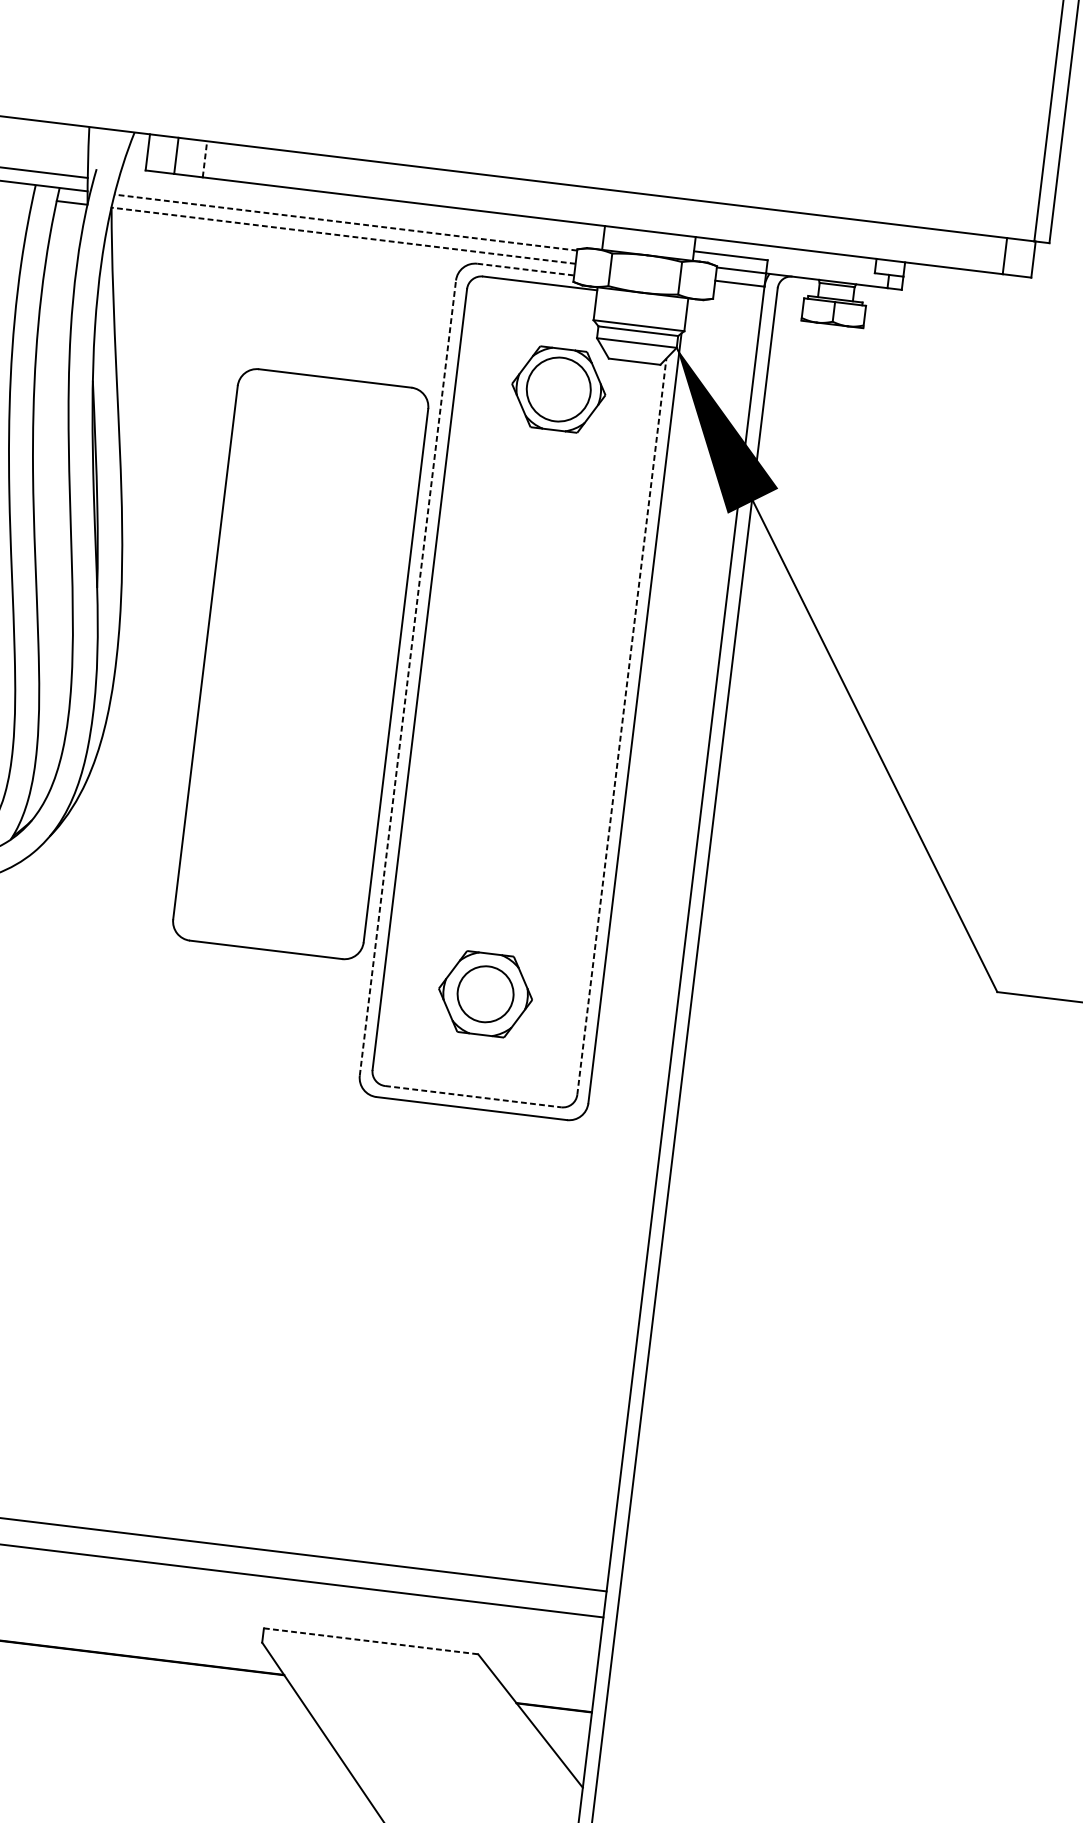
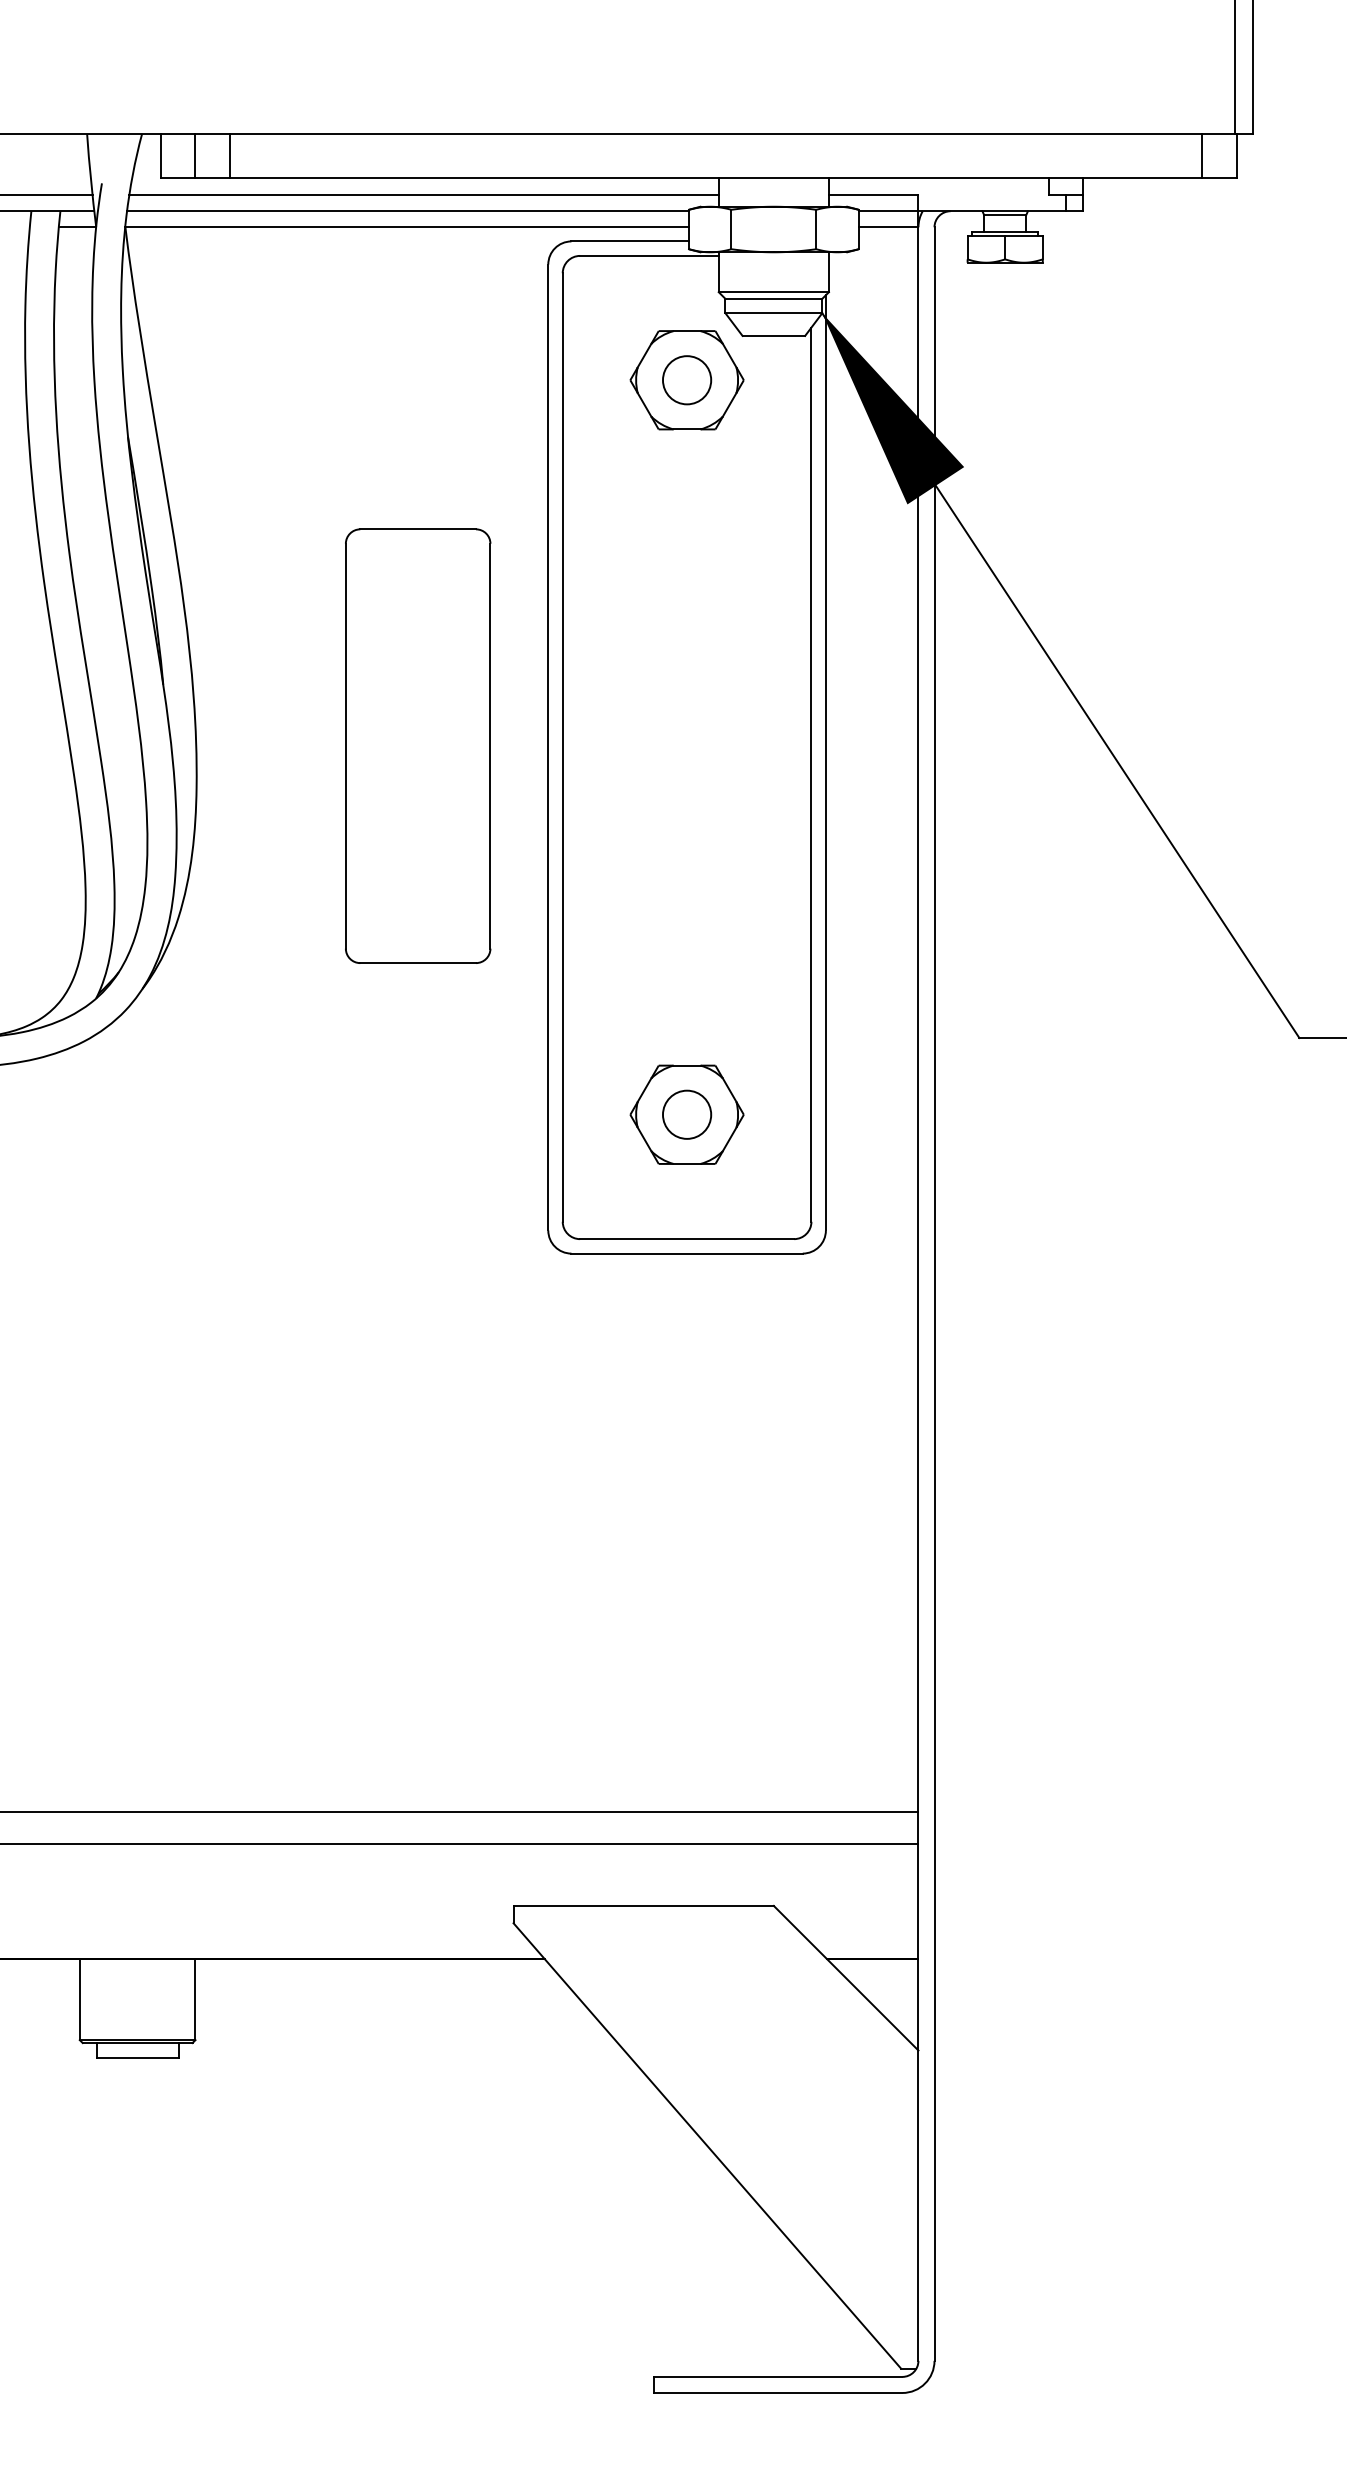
line: (205, 159) -> (230, 155), dashed -> solid
line: (360, 211) -> (423, 195), added
line: (346, 222) -> (408, 211), dashed -> solid
line: (343, 235) -> (407, 227), dashed -> solid
line: (526, 269) -> (630, 241), dashed -> solid
circle: (559, 389) -> (687, 380), size x0.62
part: (301, 663) -> (418, 745), size x0.62
line: (408, 678) -> (548, 747), dashed -> solid
line: (621, 726) -> (811, 774), dashed -> solid
circle: (485, 994) -> (687, 1114), size x0.71
line: (473, 1097) -> (687, 1239), dashed -> solid
line: (371, 1641) -> (644, 1905), dashed -> solid

